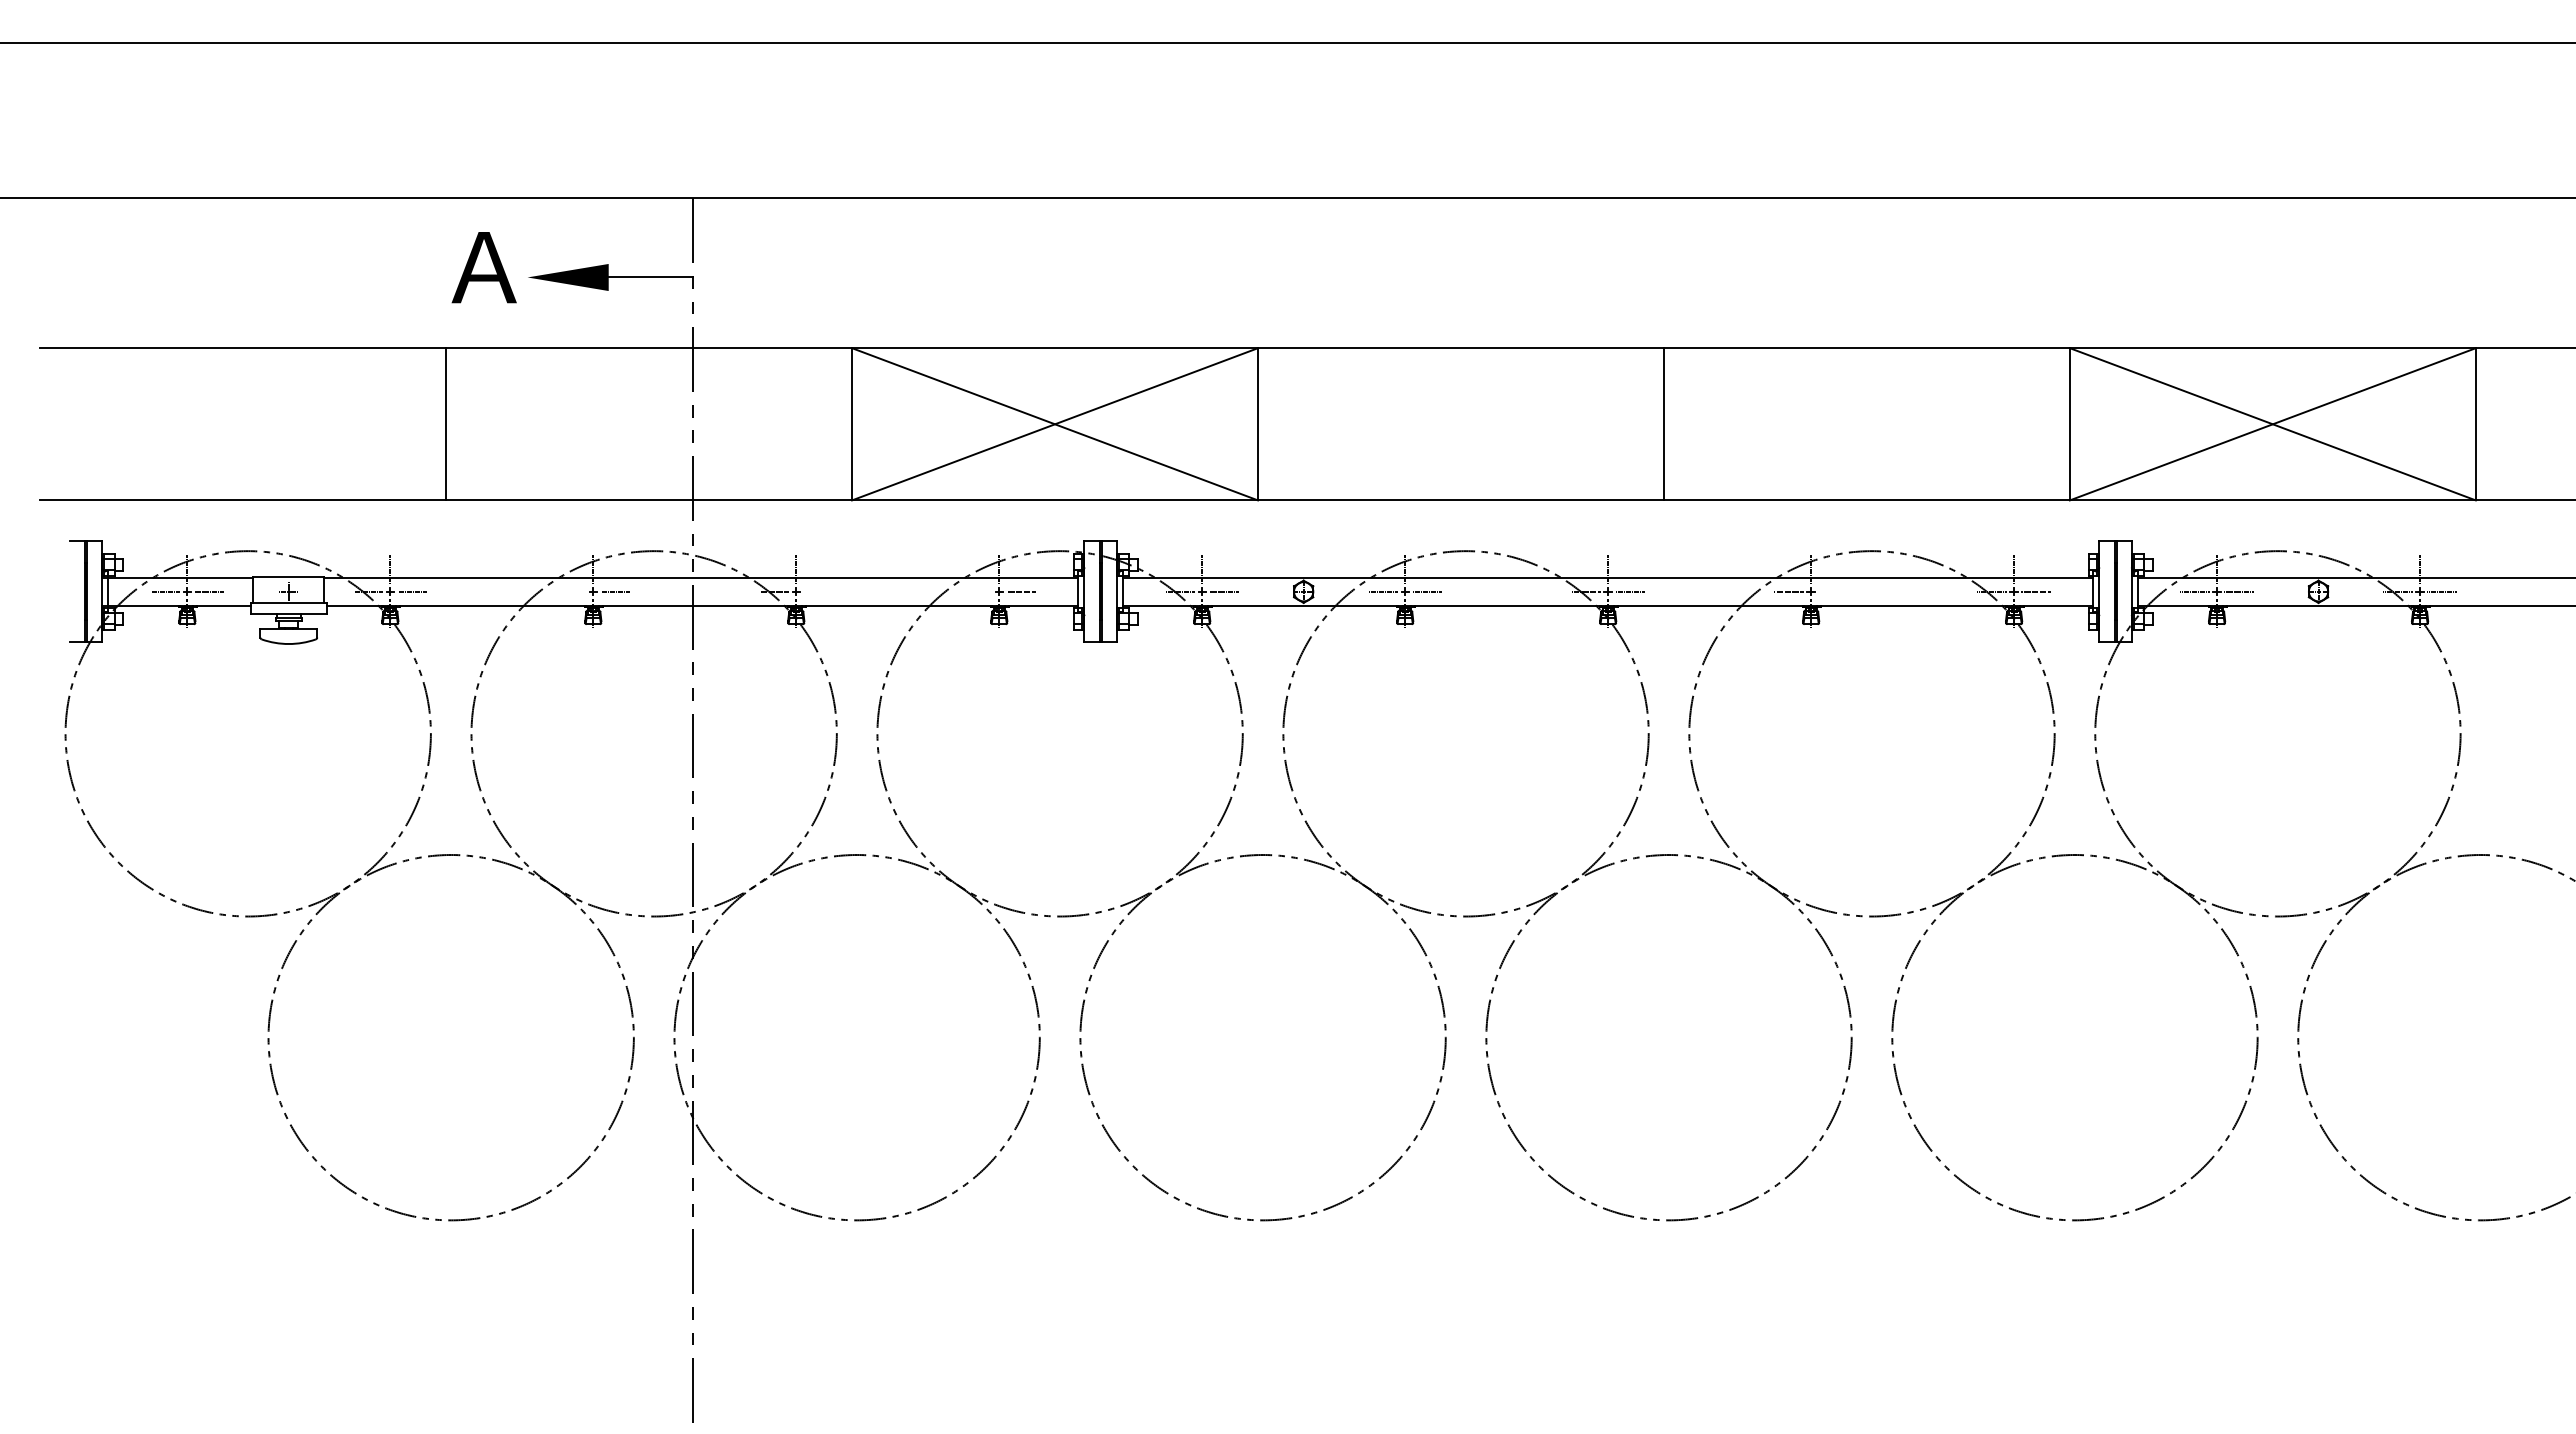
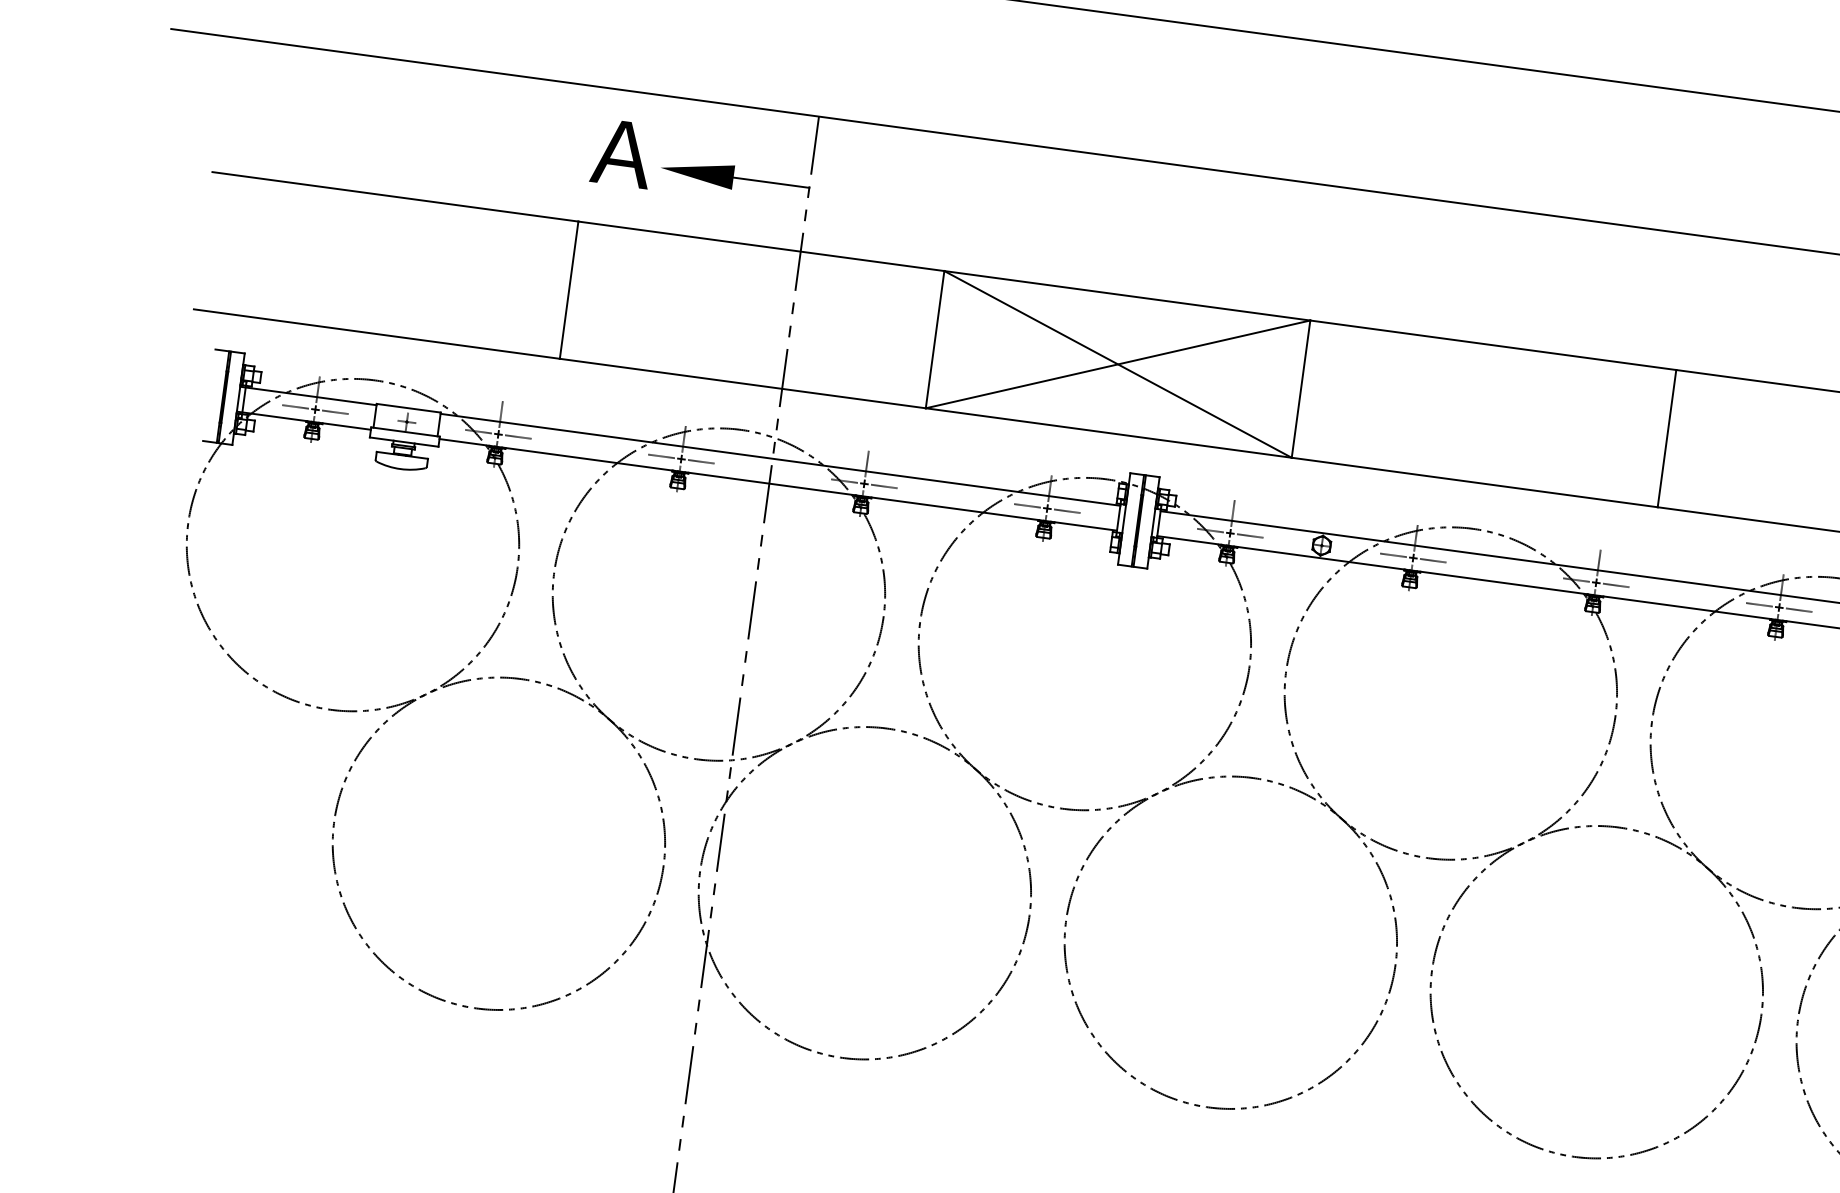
line: (570, 591) -> (660, 456), added
line: (817, 591) -> (883, 486), added
line: (976, 591) -> (1026, 505), added
line: (1832, 591) -> (1798, 609), added

